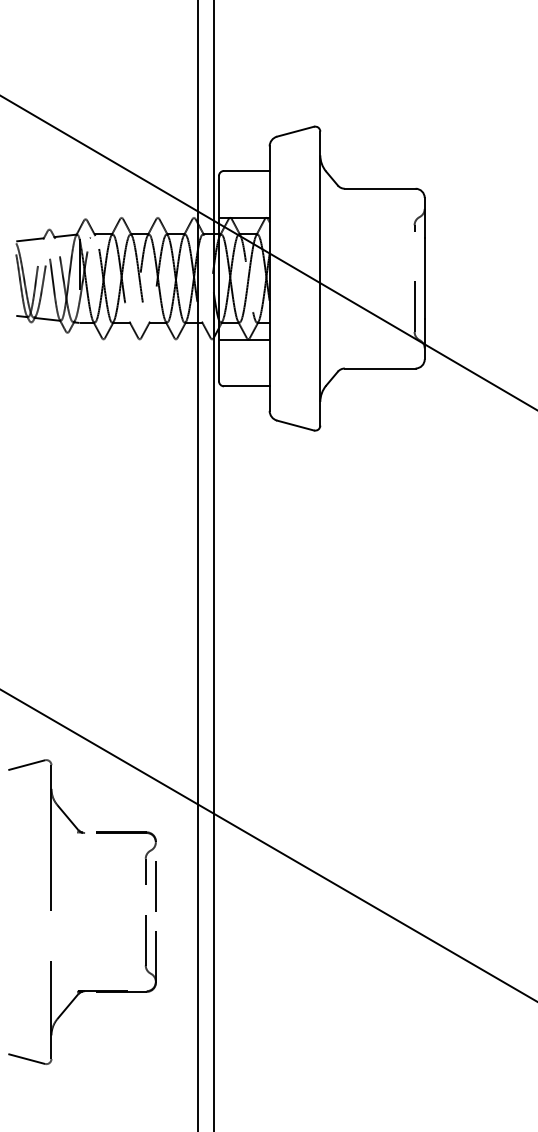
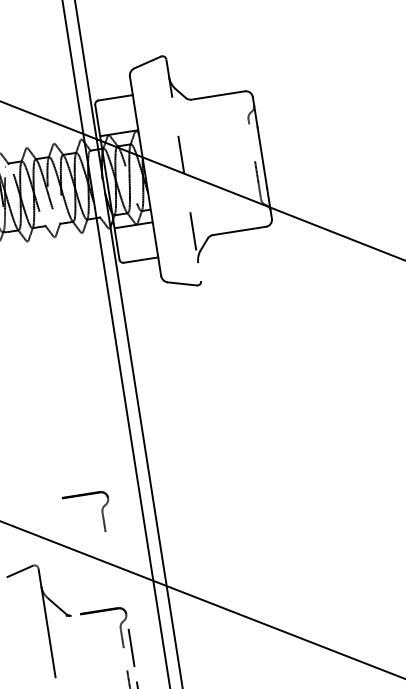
line: (320, 278) -> (183, 170), solid -> dashed
part: (144, 704) -> (101, 511), added

